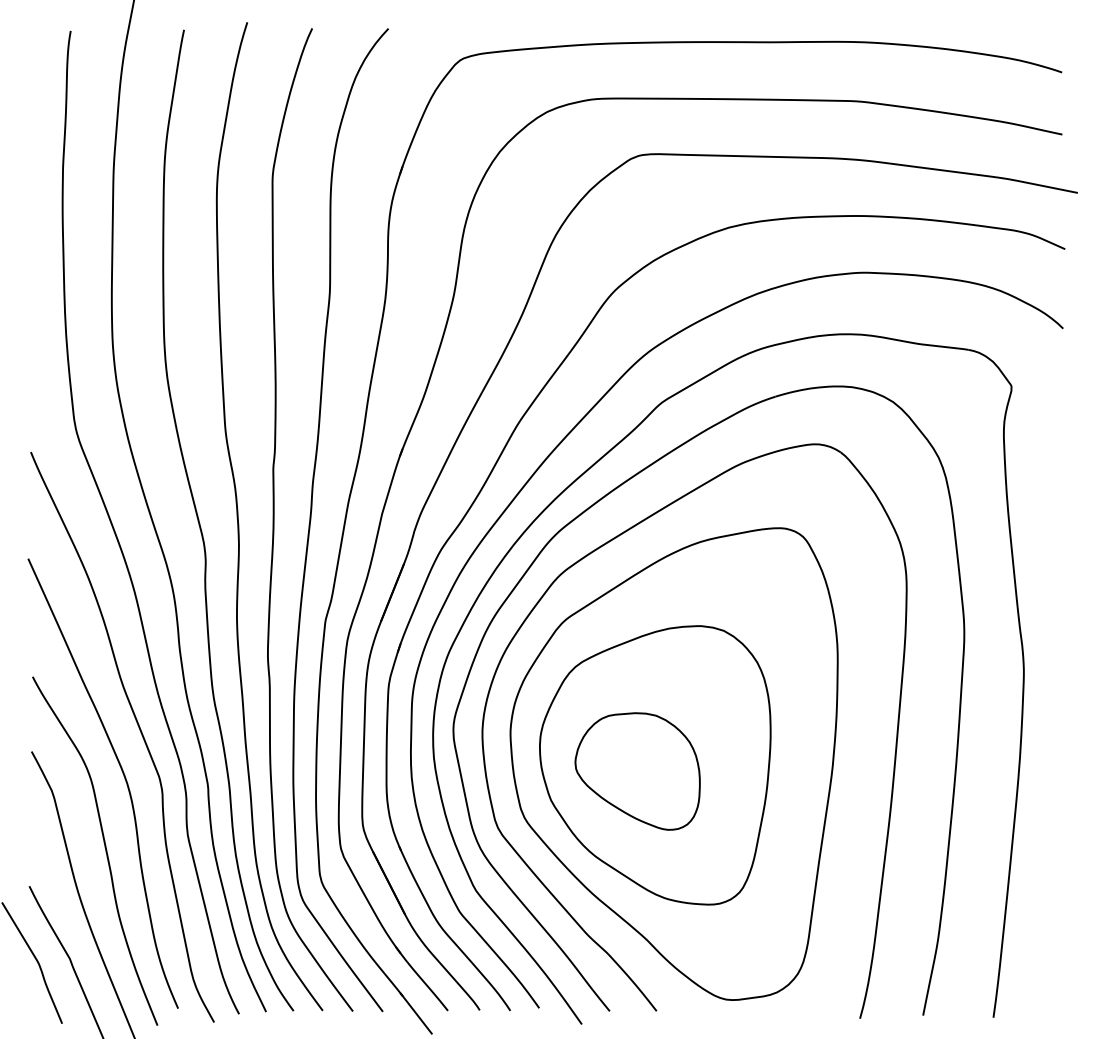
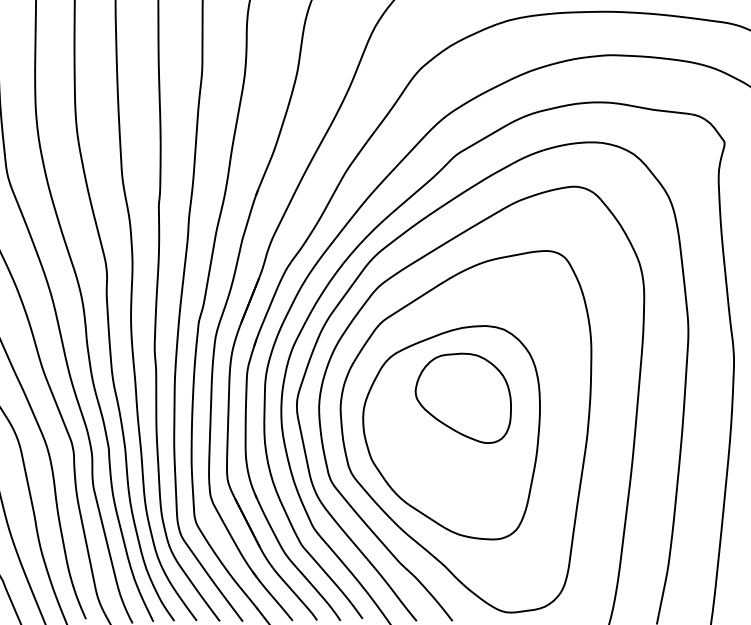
part: (637, 771) -> (463, 398), moved

